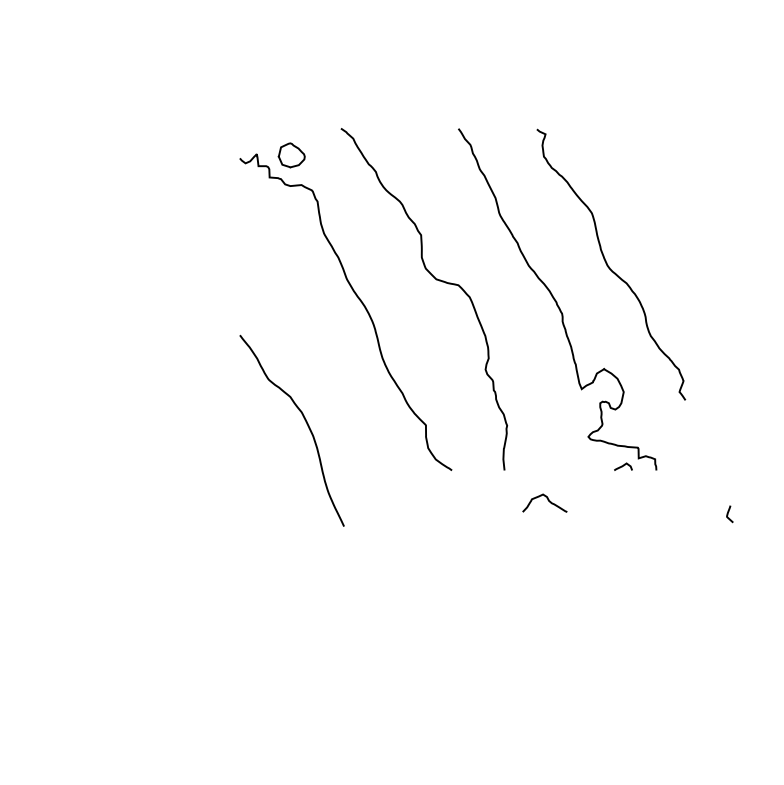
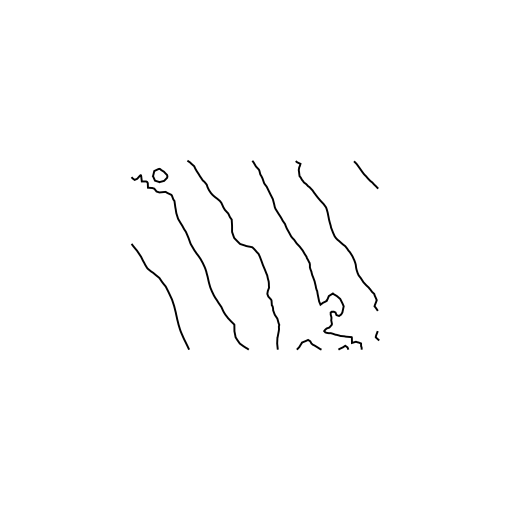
line: (663, 153) -> (365, 174), added
curve: (304, 423) -> (167, 292), moved
curve: (545, 499) -> (309, 342), moved
curve: (728, 513) -> (376, 335), moved

